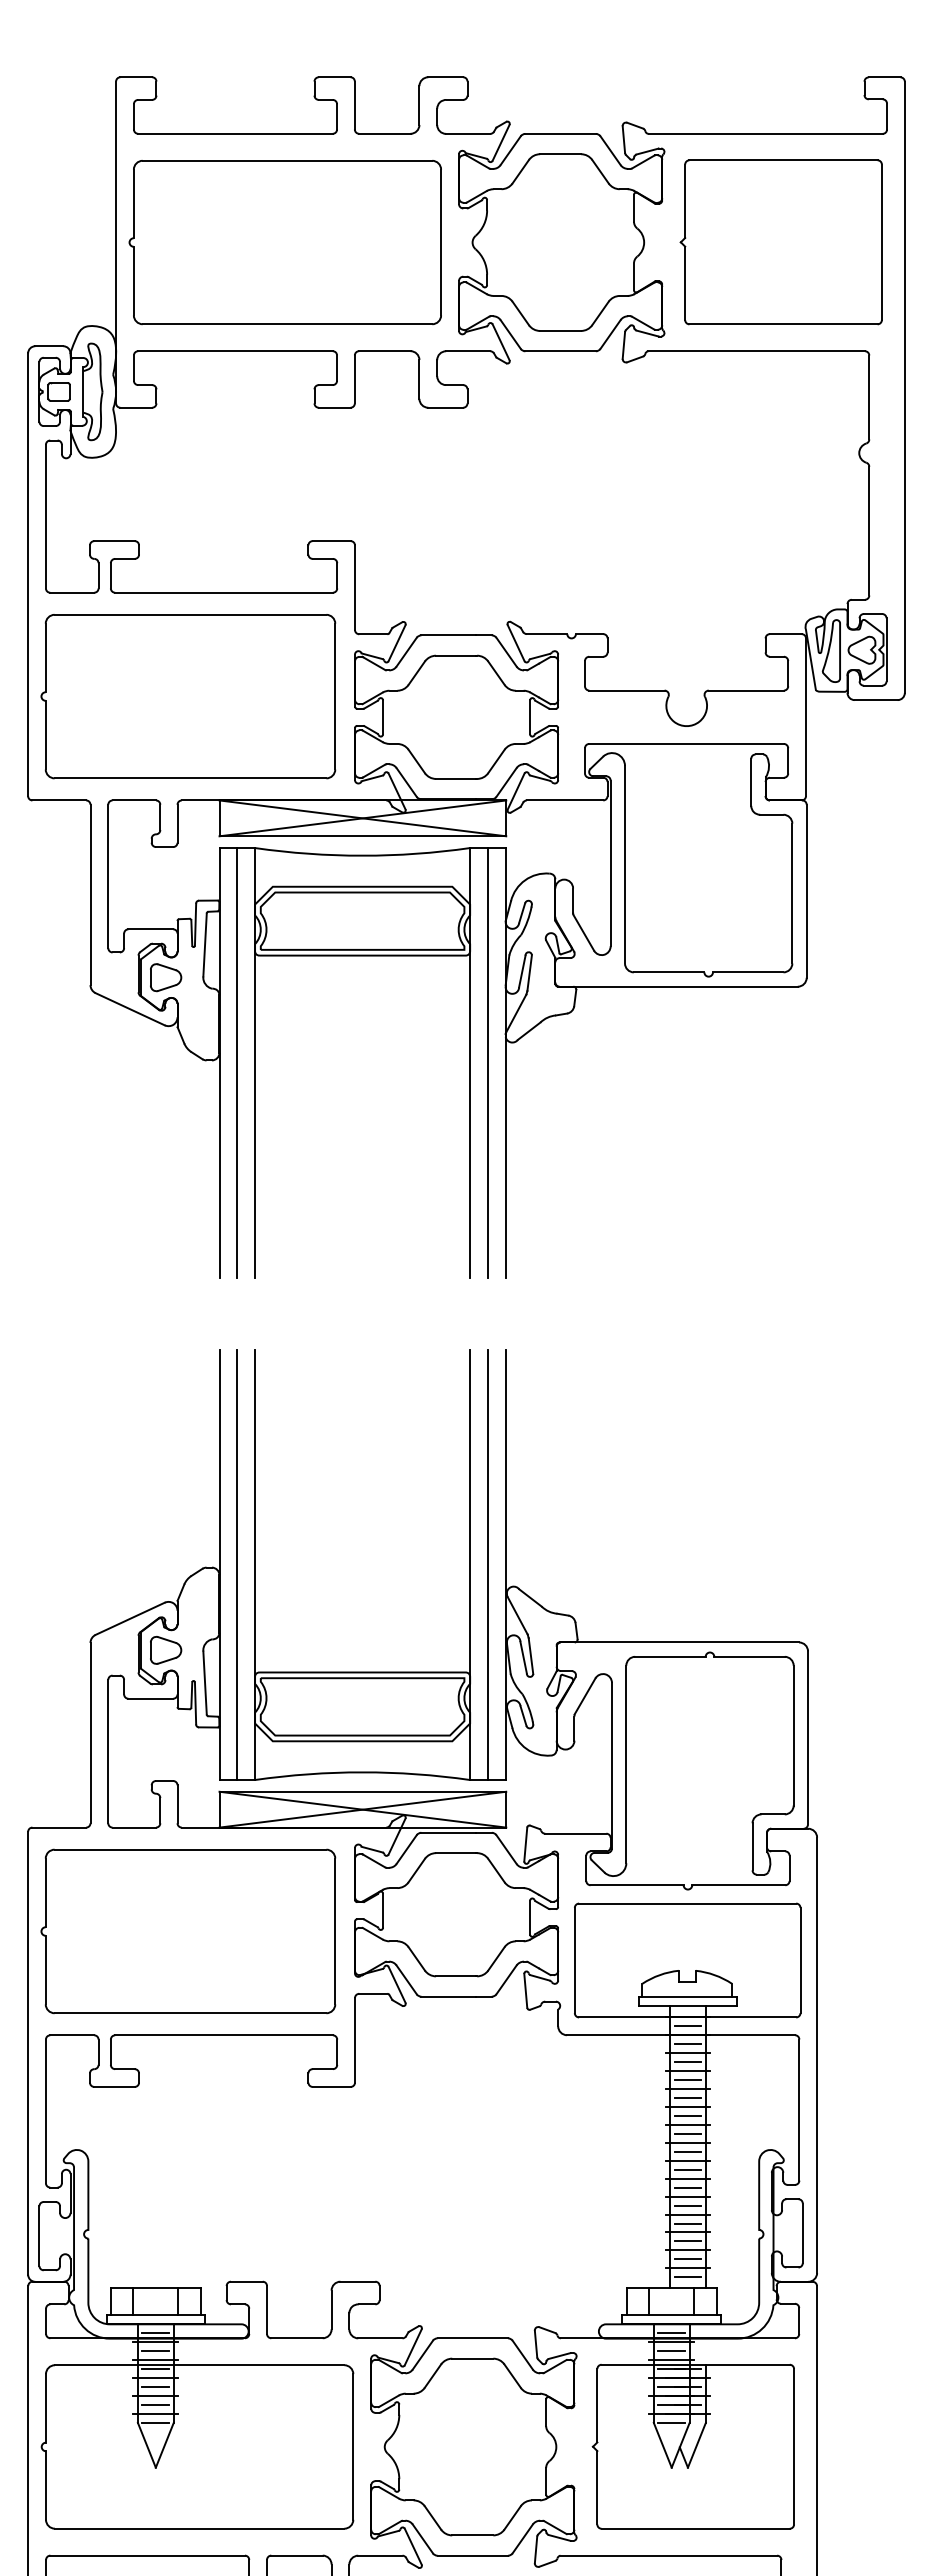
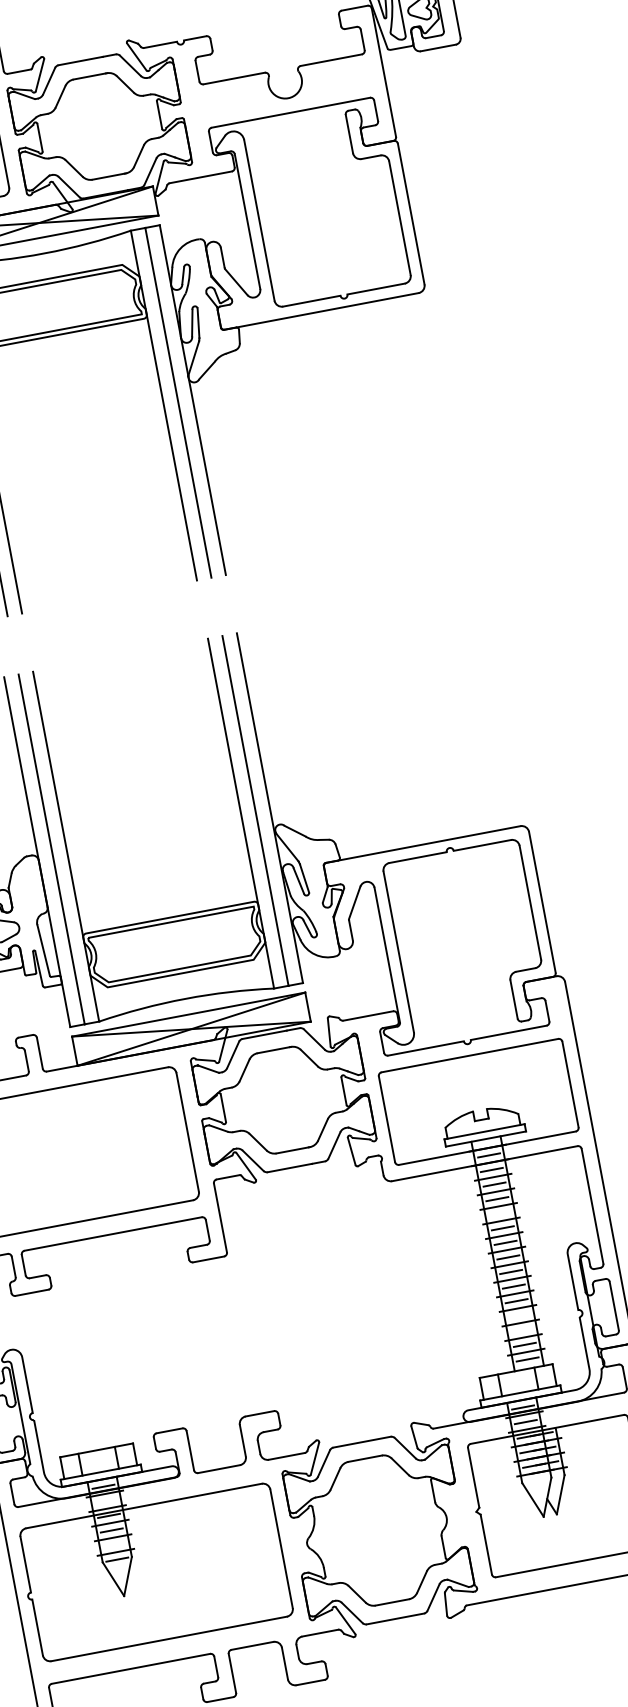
line: (687, 2098) -> (499, 1214), removed
line: (687, 2223) -> (519, 1315), removed
line: (687, 2241) -> (521, 1330), removed
line: (155, 2351) -> (106, 1501), removed
line: (155, 2404) -> (114, 1544), removed
line: (671, 2422) -> (536, 1480), removed

